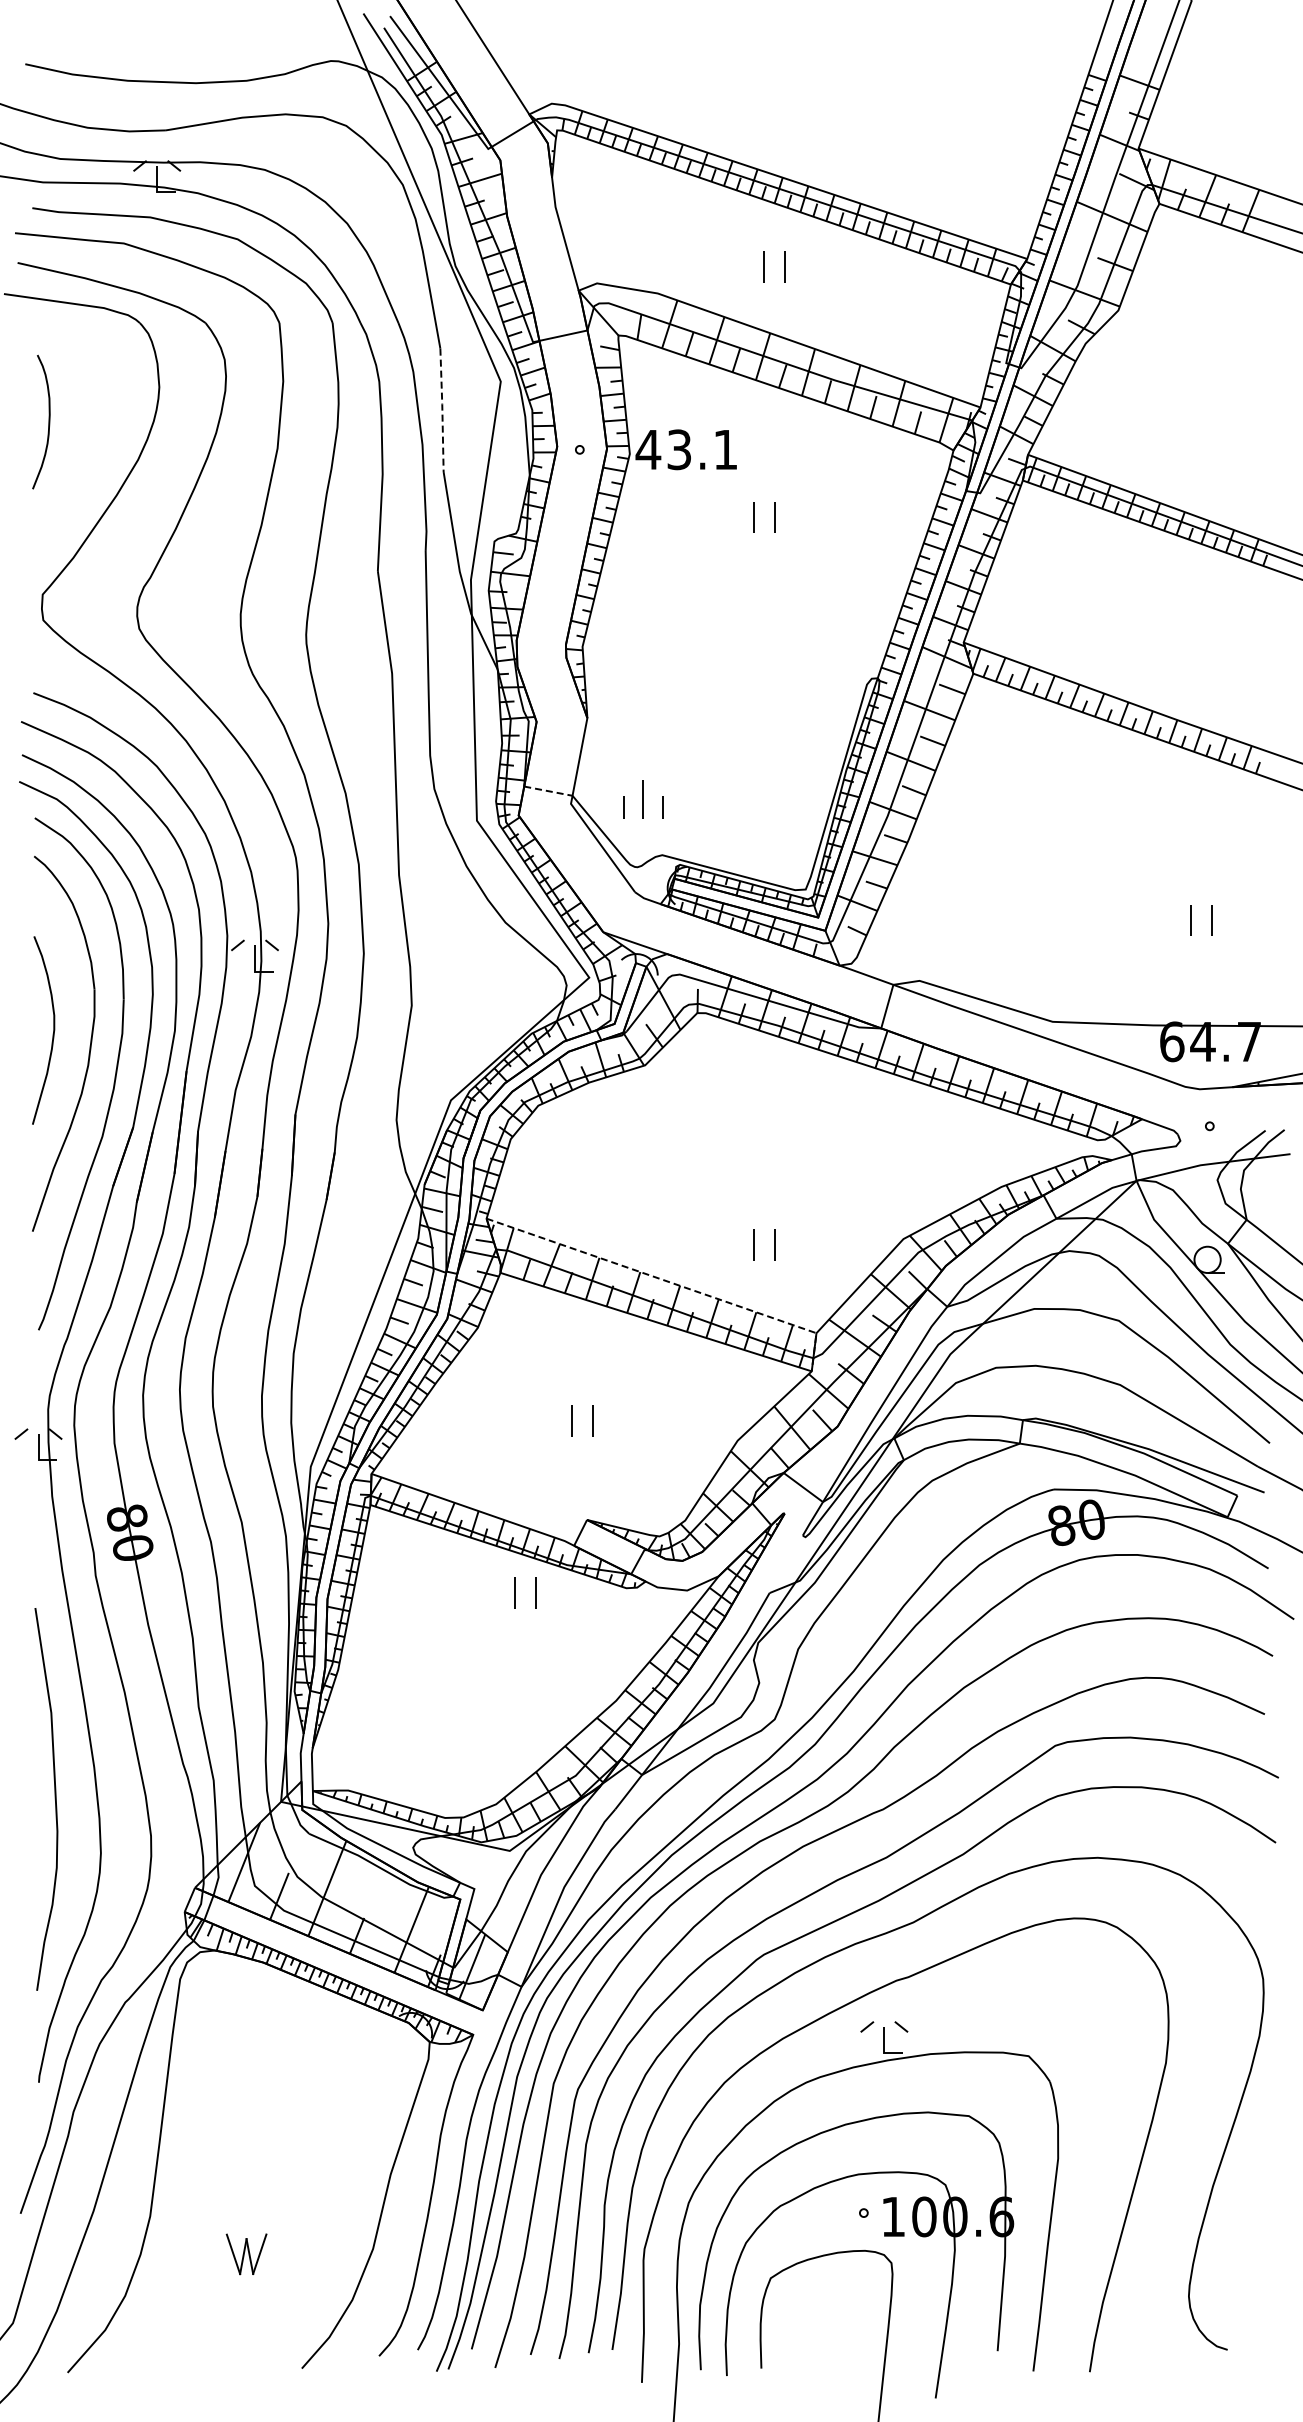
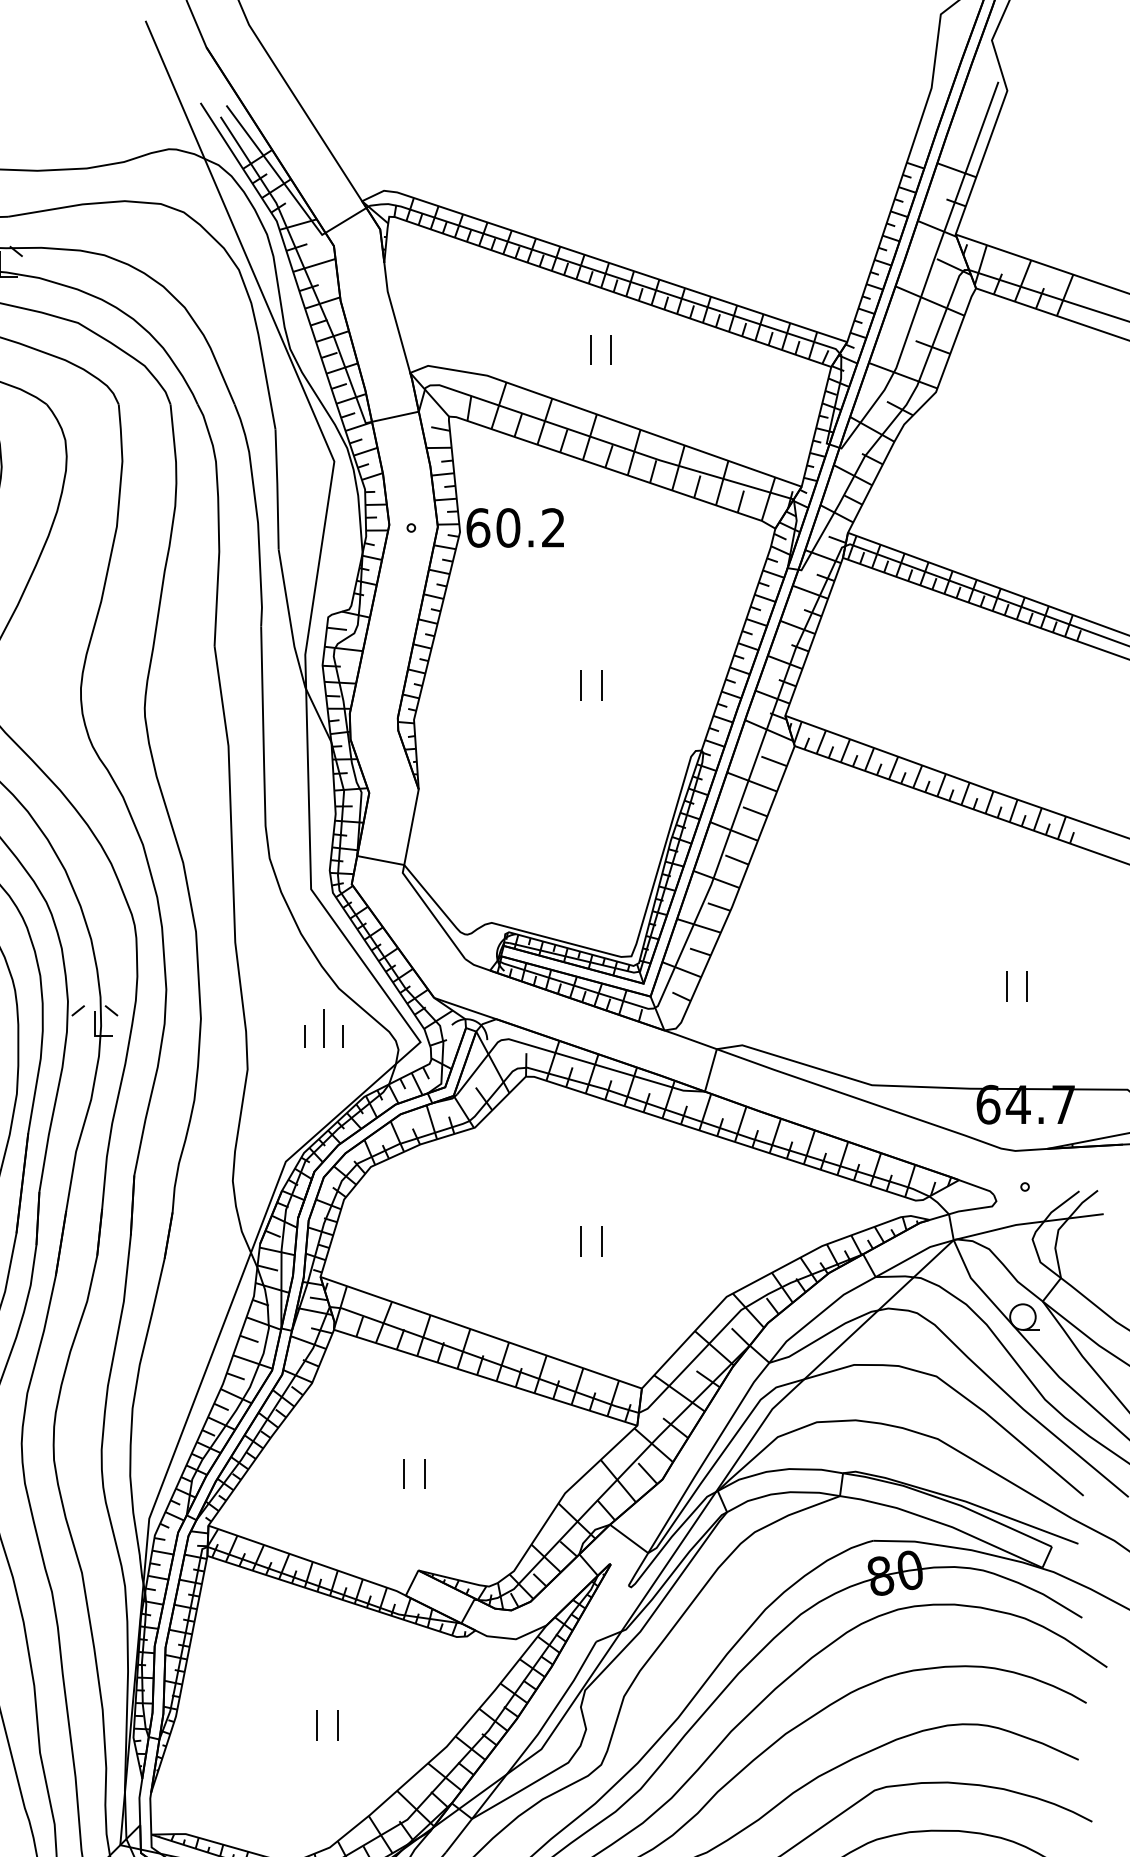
line: (442, 410) -> (277, 489), dashed -> solid
text: (685, 449) -> (514, 527), 43.1 -> 60.2
part: (754, 517) -> (581, 685), moved
line: (548, 791) -> (380, 860), dashed -> solid
part: (643, 799) -> (324, 1028), moved
part: (754, 1244) -> (581, 1240), moved
line: (670, 1282) -> (499, 1339), dashed -> solid
part: (515, 1592) -> (317, 1724), moved

